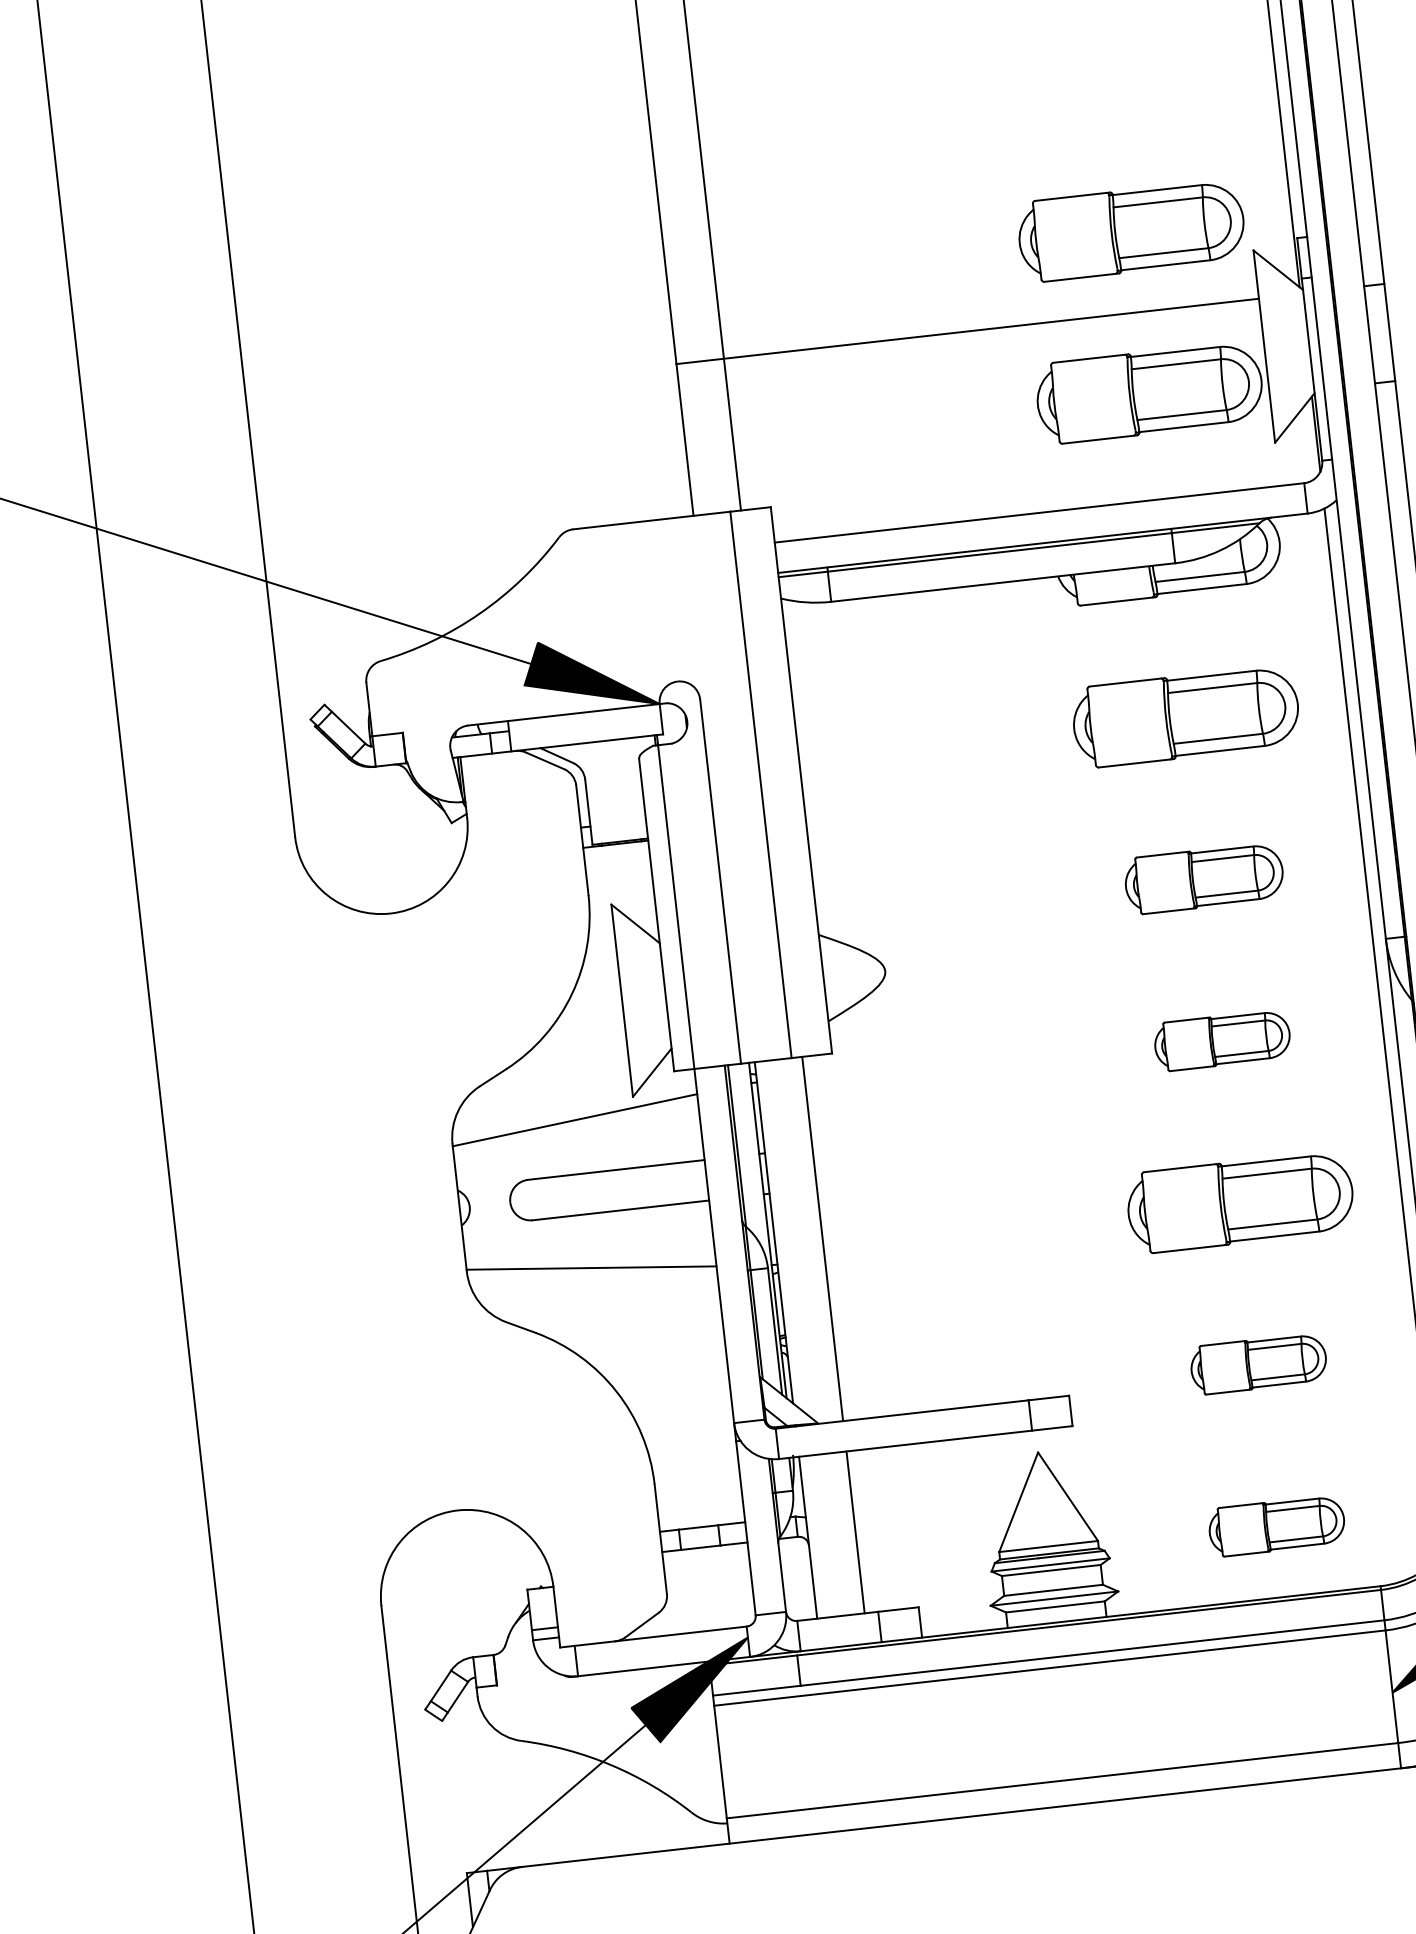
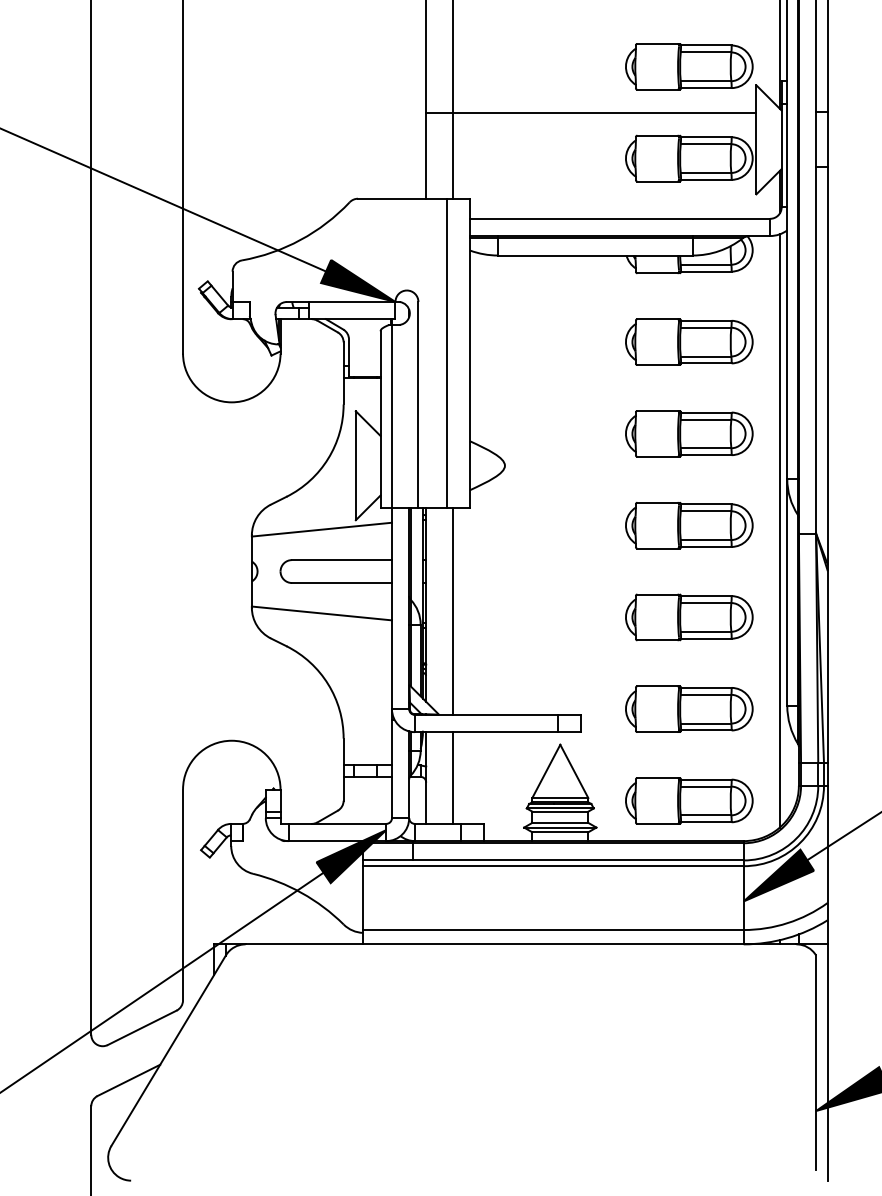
part: (1204, 877) -> (689, 433), size x1.43
part: (1222, 1040) -> (689, 525), size x1.67
part: (1258, 1362) -> (689, 708), size x1.67
part: (1276, 1525) -> (689, 800), size x1.67

